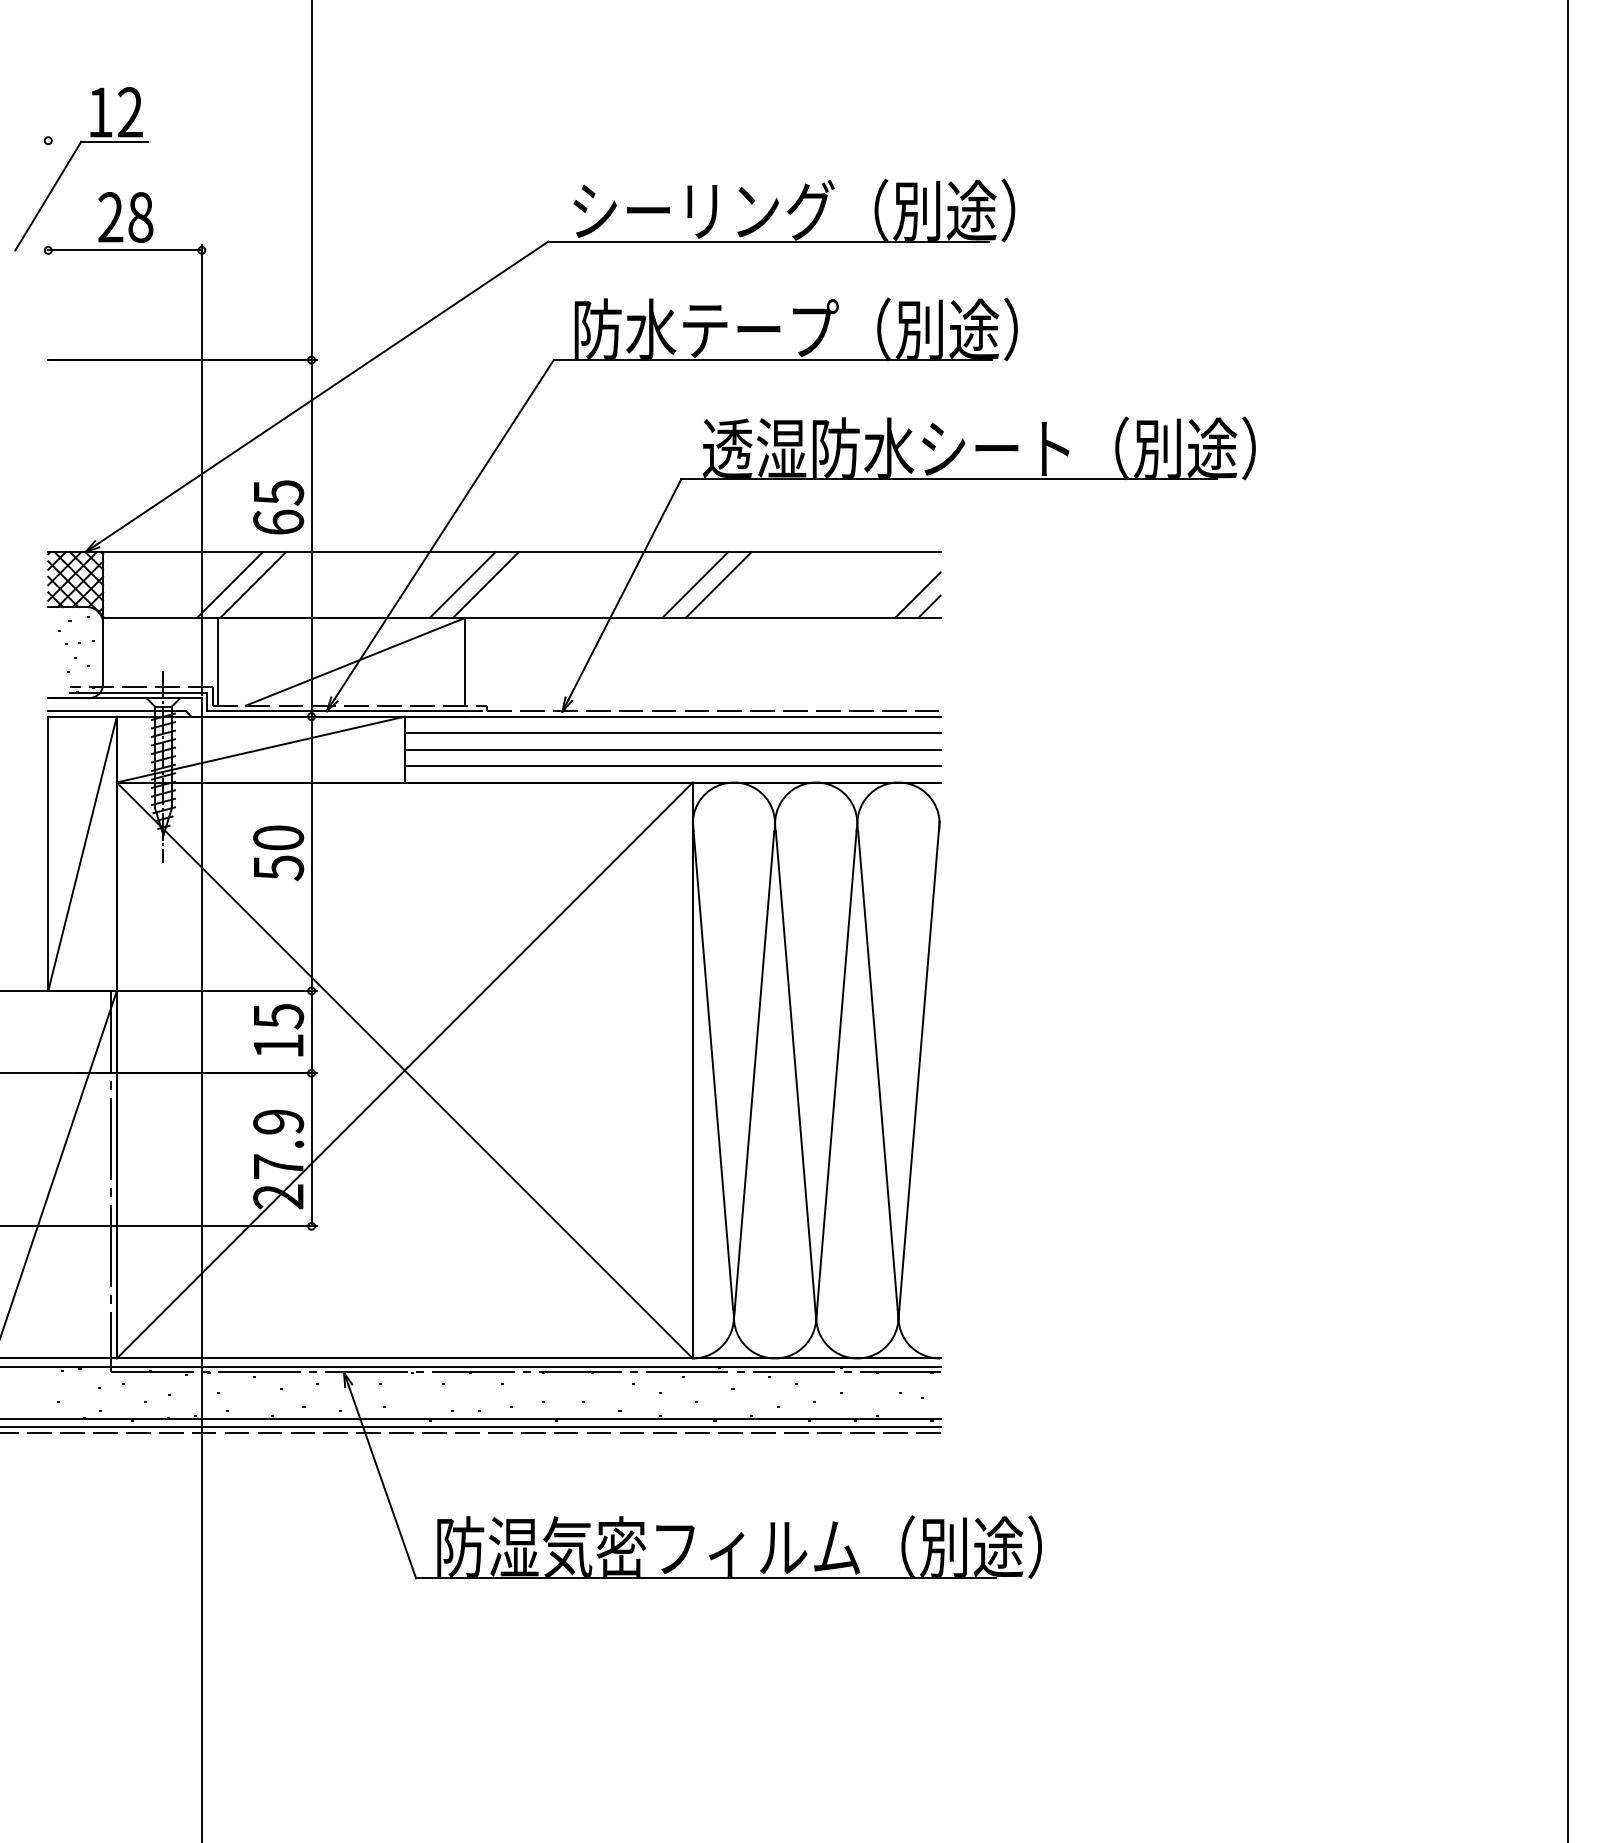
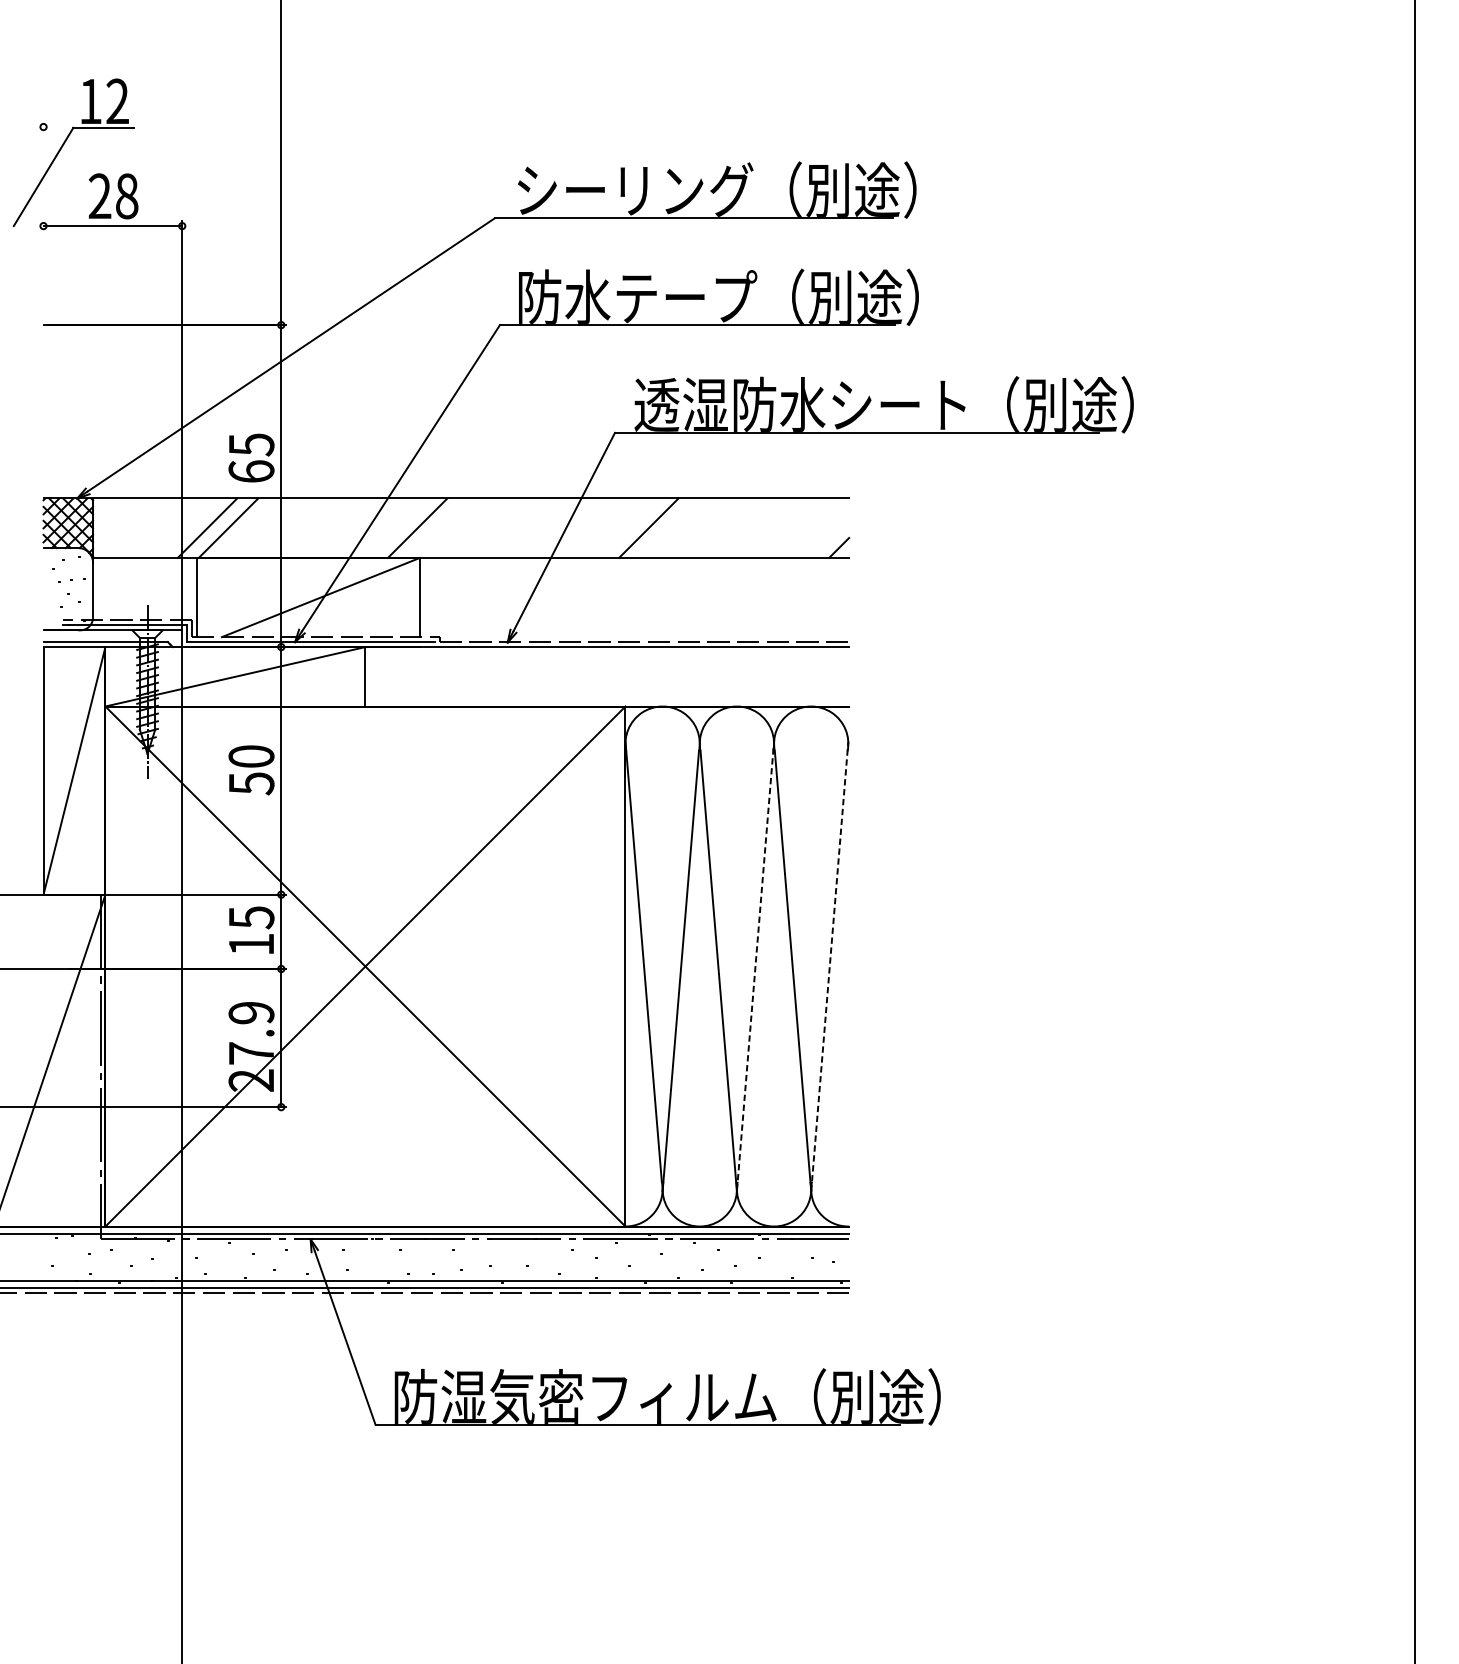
line: (485, 584) -> (438, 527), removed
line: (695, 584) -> (627, 527), removed
line: (917, 594) -> (828, 536), removed
line: (672, 733) -> (607, 662), removed
line: (672, 749) -> (607, 676), removed
line: (672, 766) -> (607, 692), removed
line: (919, 1070) -> (830, 966), solid -> dashed
line: (836, 1074) -> (755, 970), solid -> dashed

